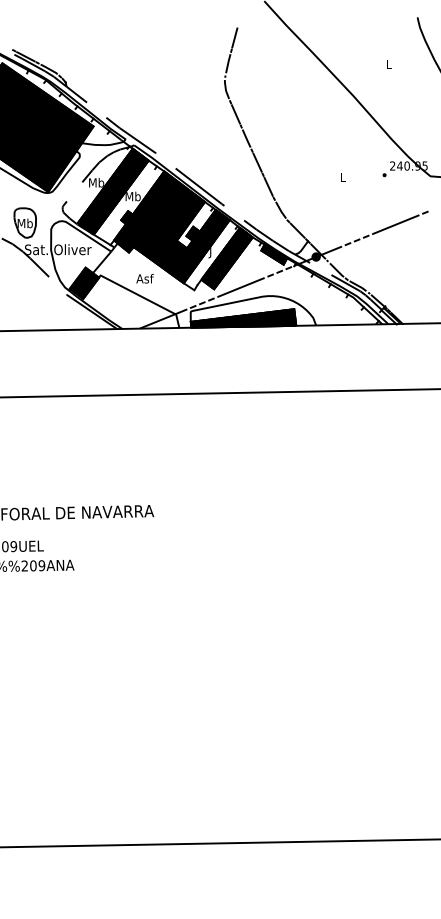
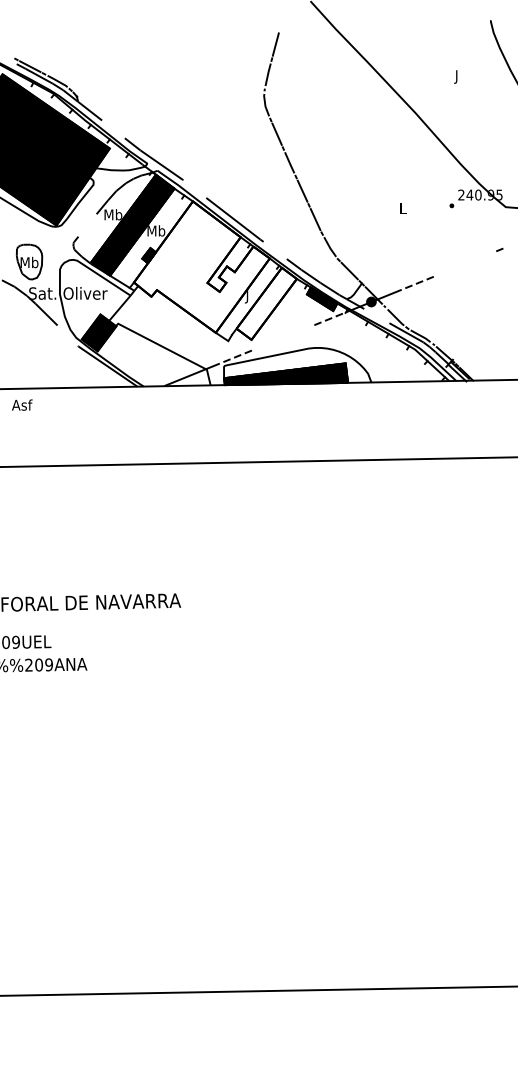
text: (388, 65) -> (456, 76), L -> J
line: (395, 224) -> (464, 263), removed
fill: (171, 227) -> (201, 267), removed
fill: (226, 258) -> (266, 303), removed
text: (144, 278) -> (21, 404), moved
line: (240, 287) -> (282, 337), removed

